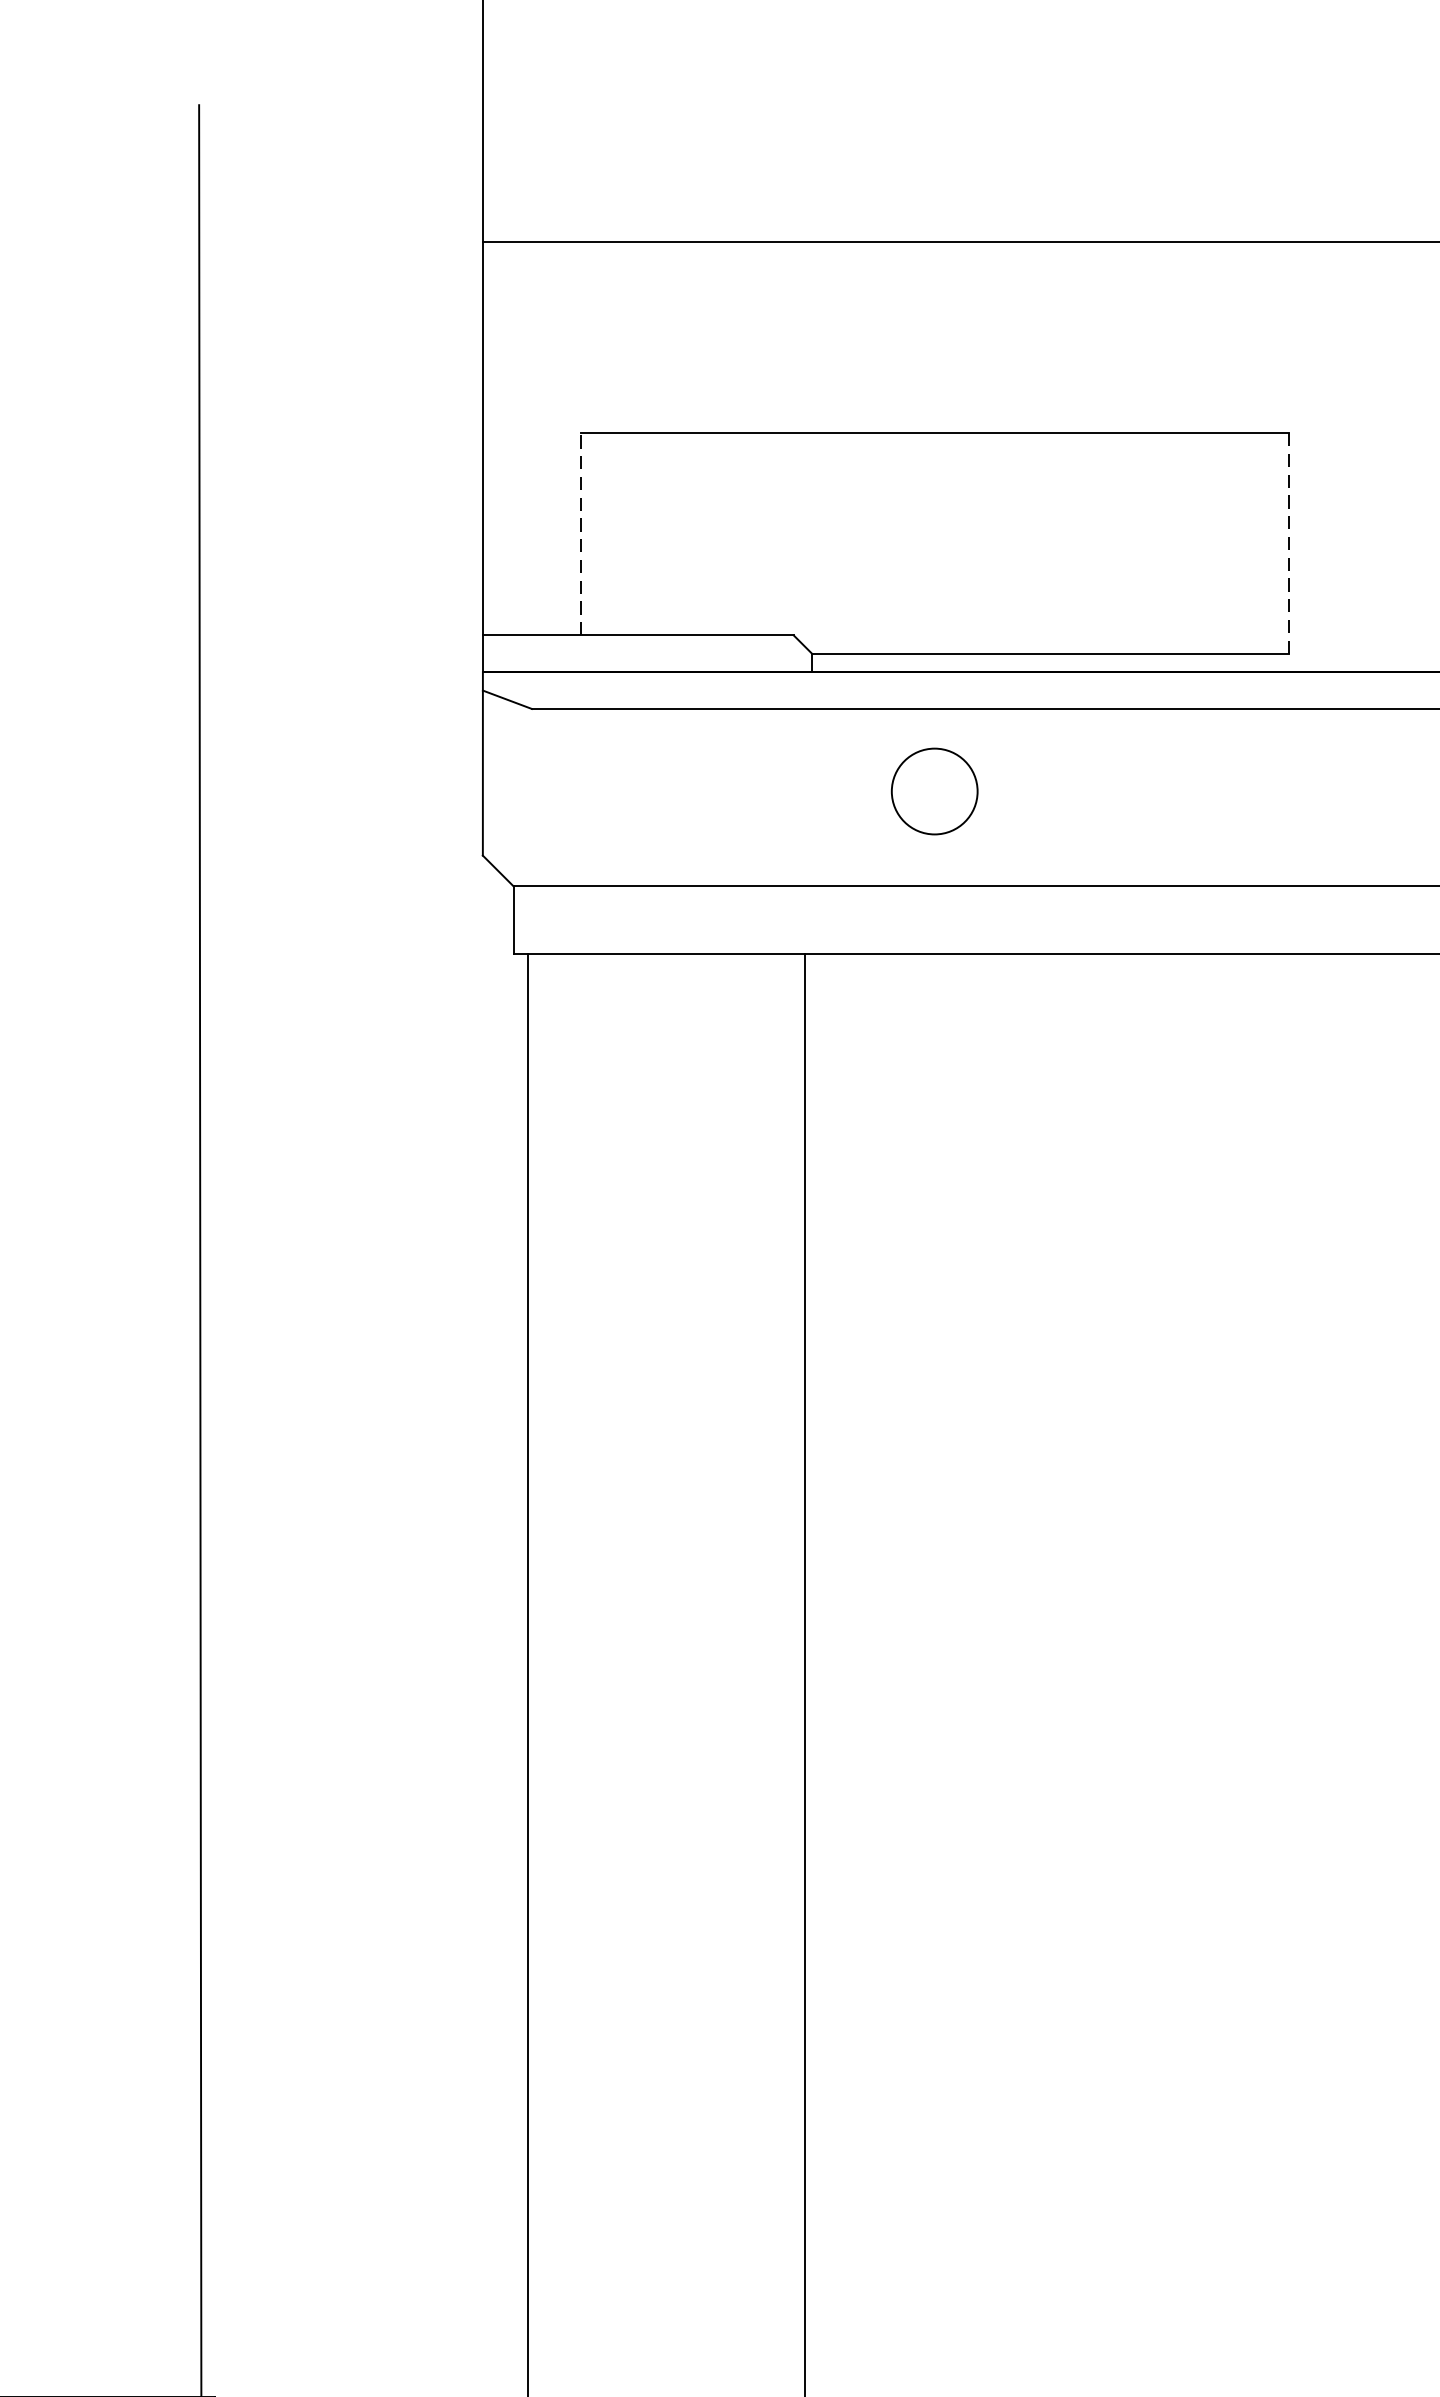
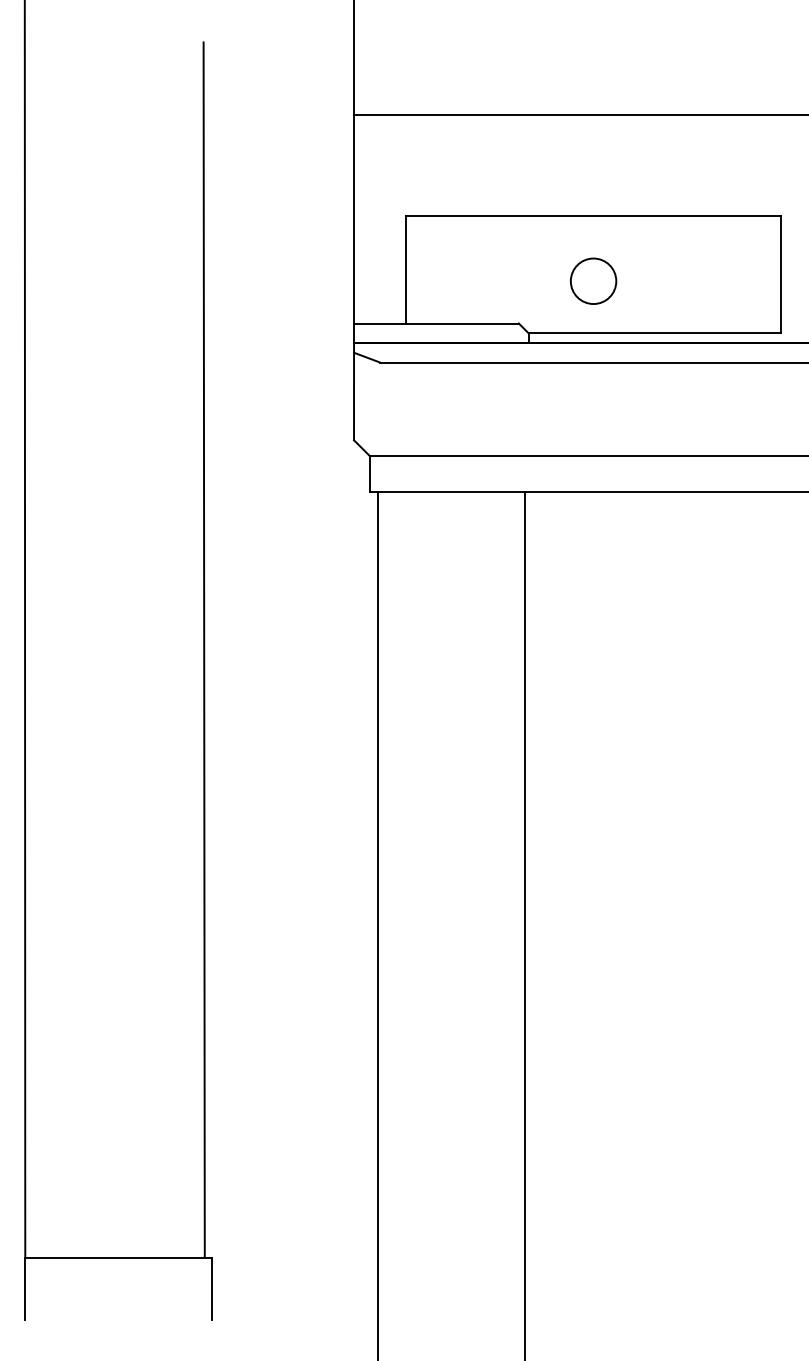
line: (579, 533) -> (405, 269), dashed -> solid
line: (1289, 544) -> (781, 275), dashed -> solid
circle: (934, 790) -> (593, 280), moved

